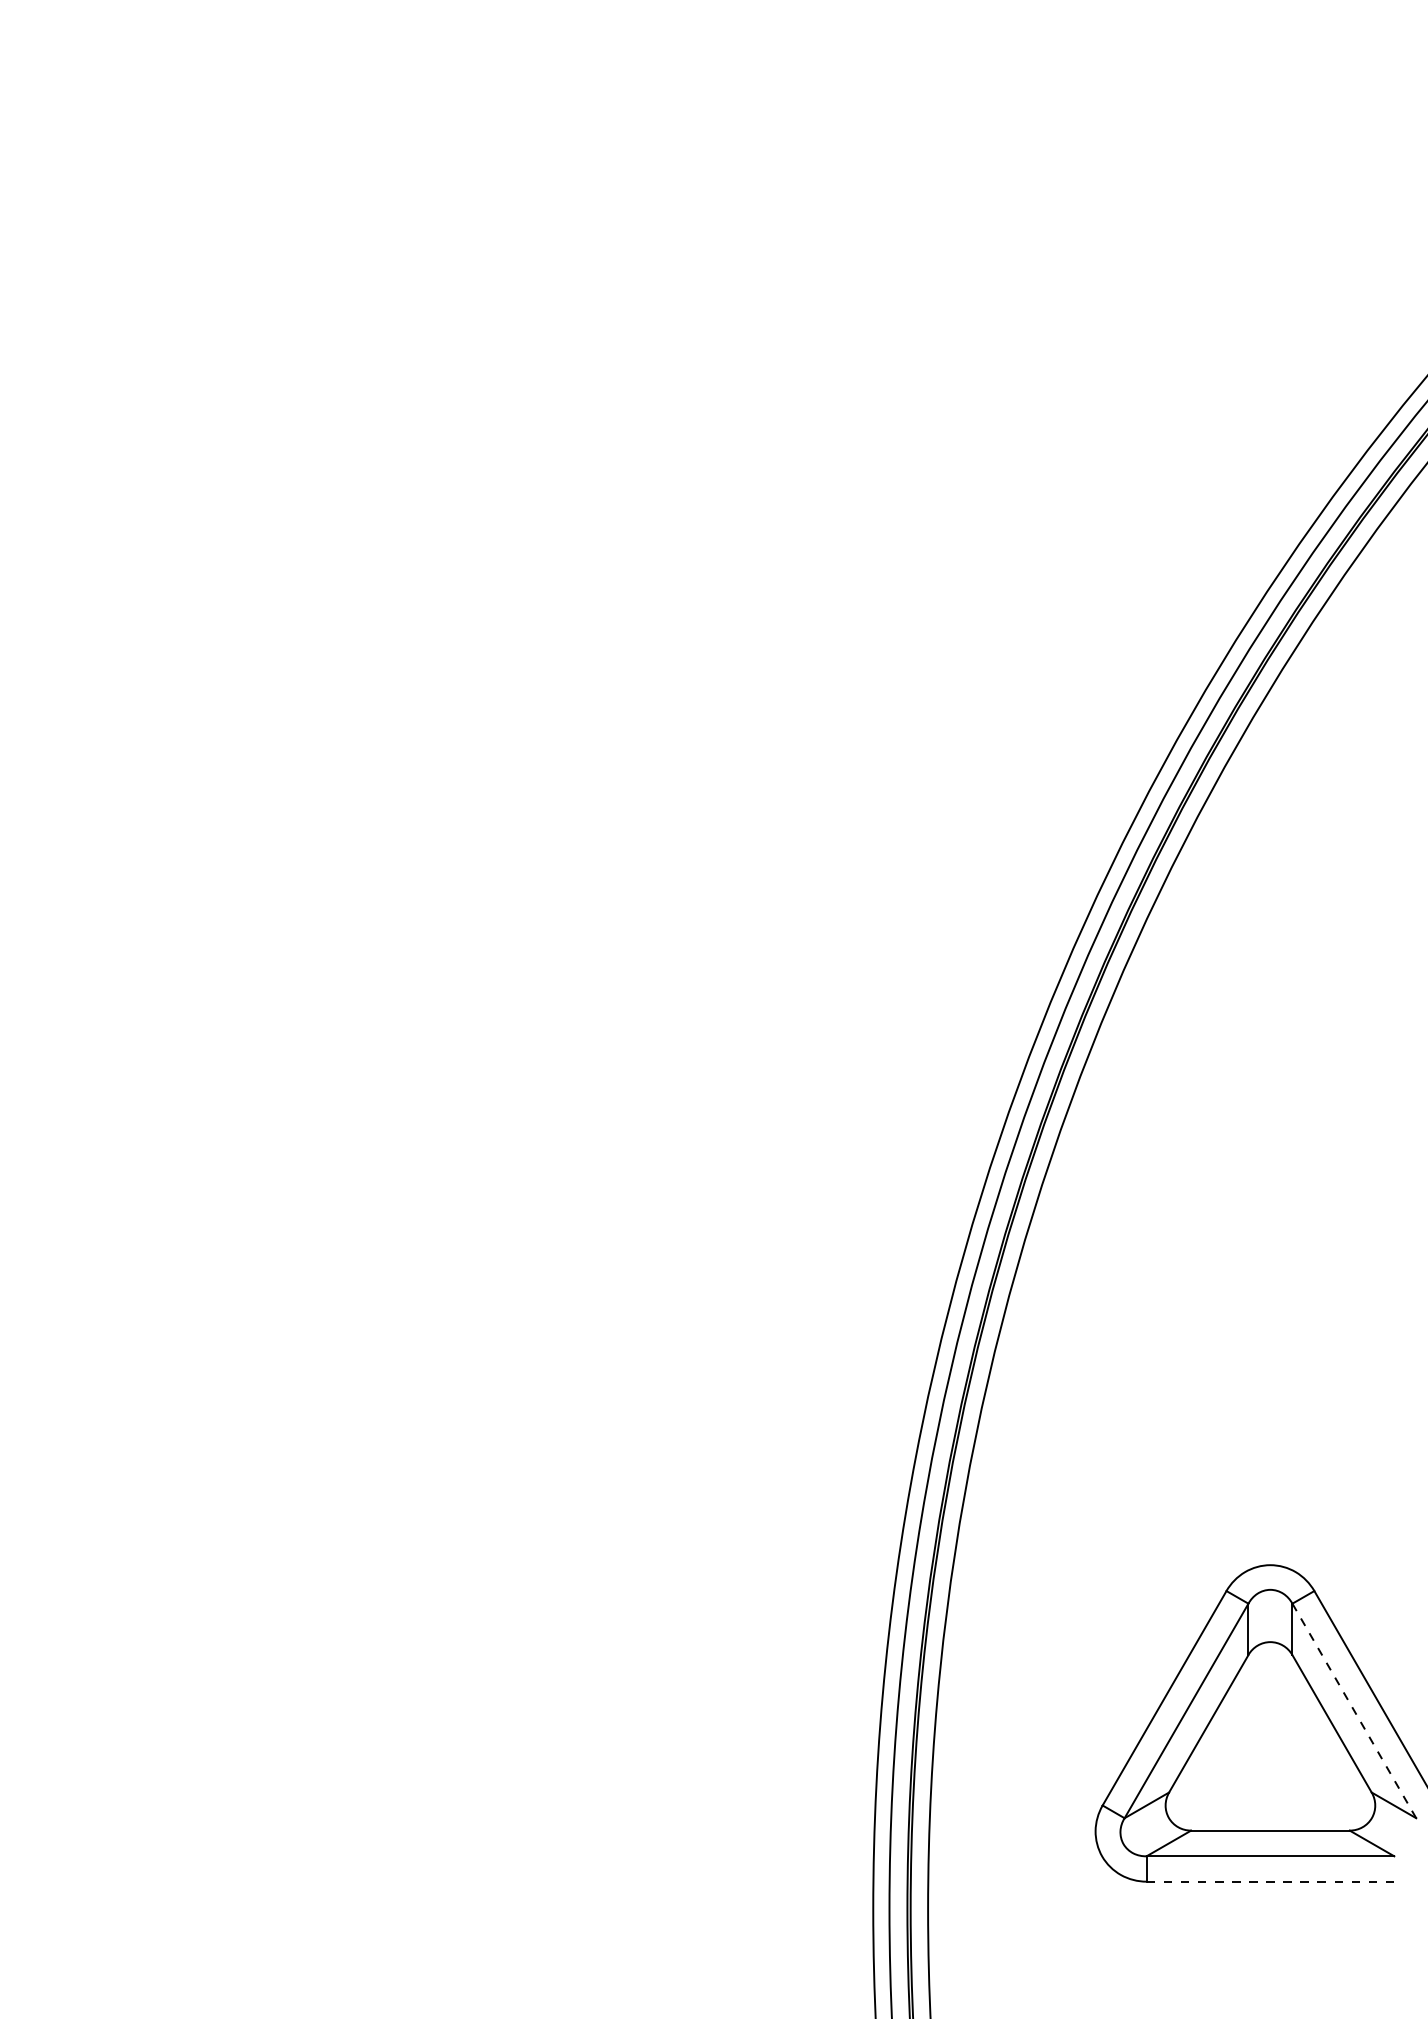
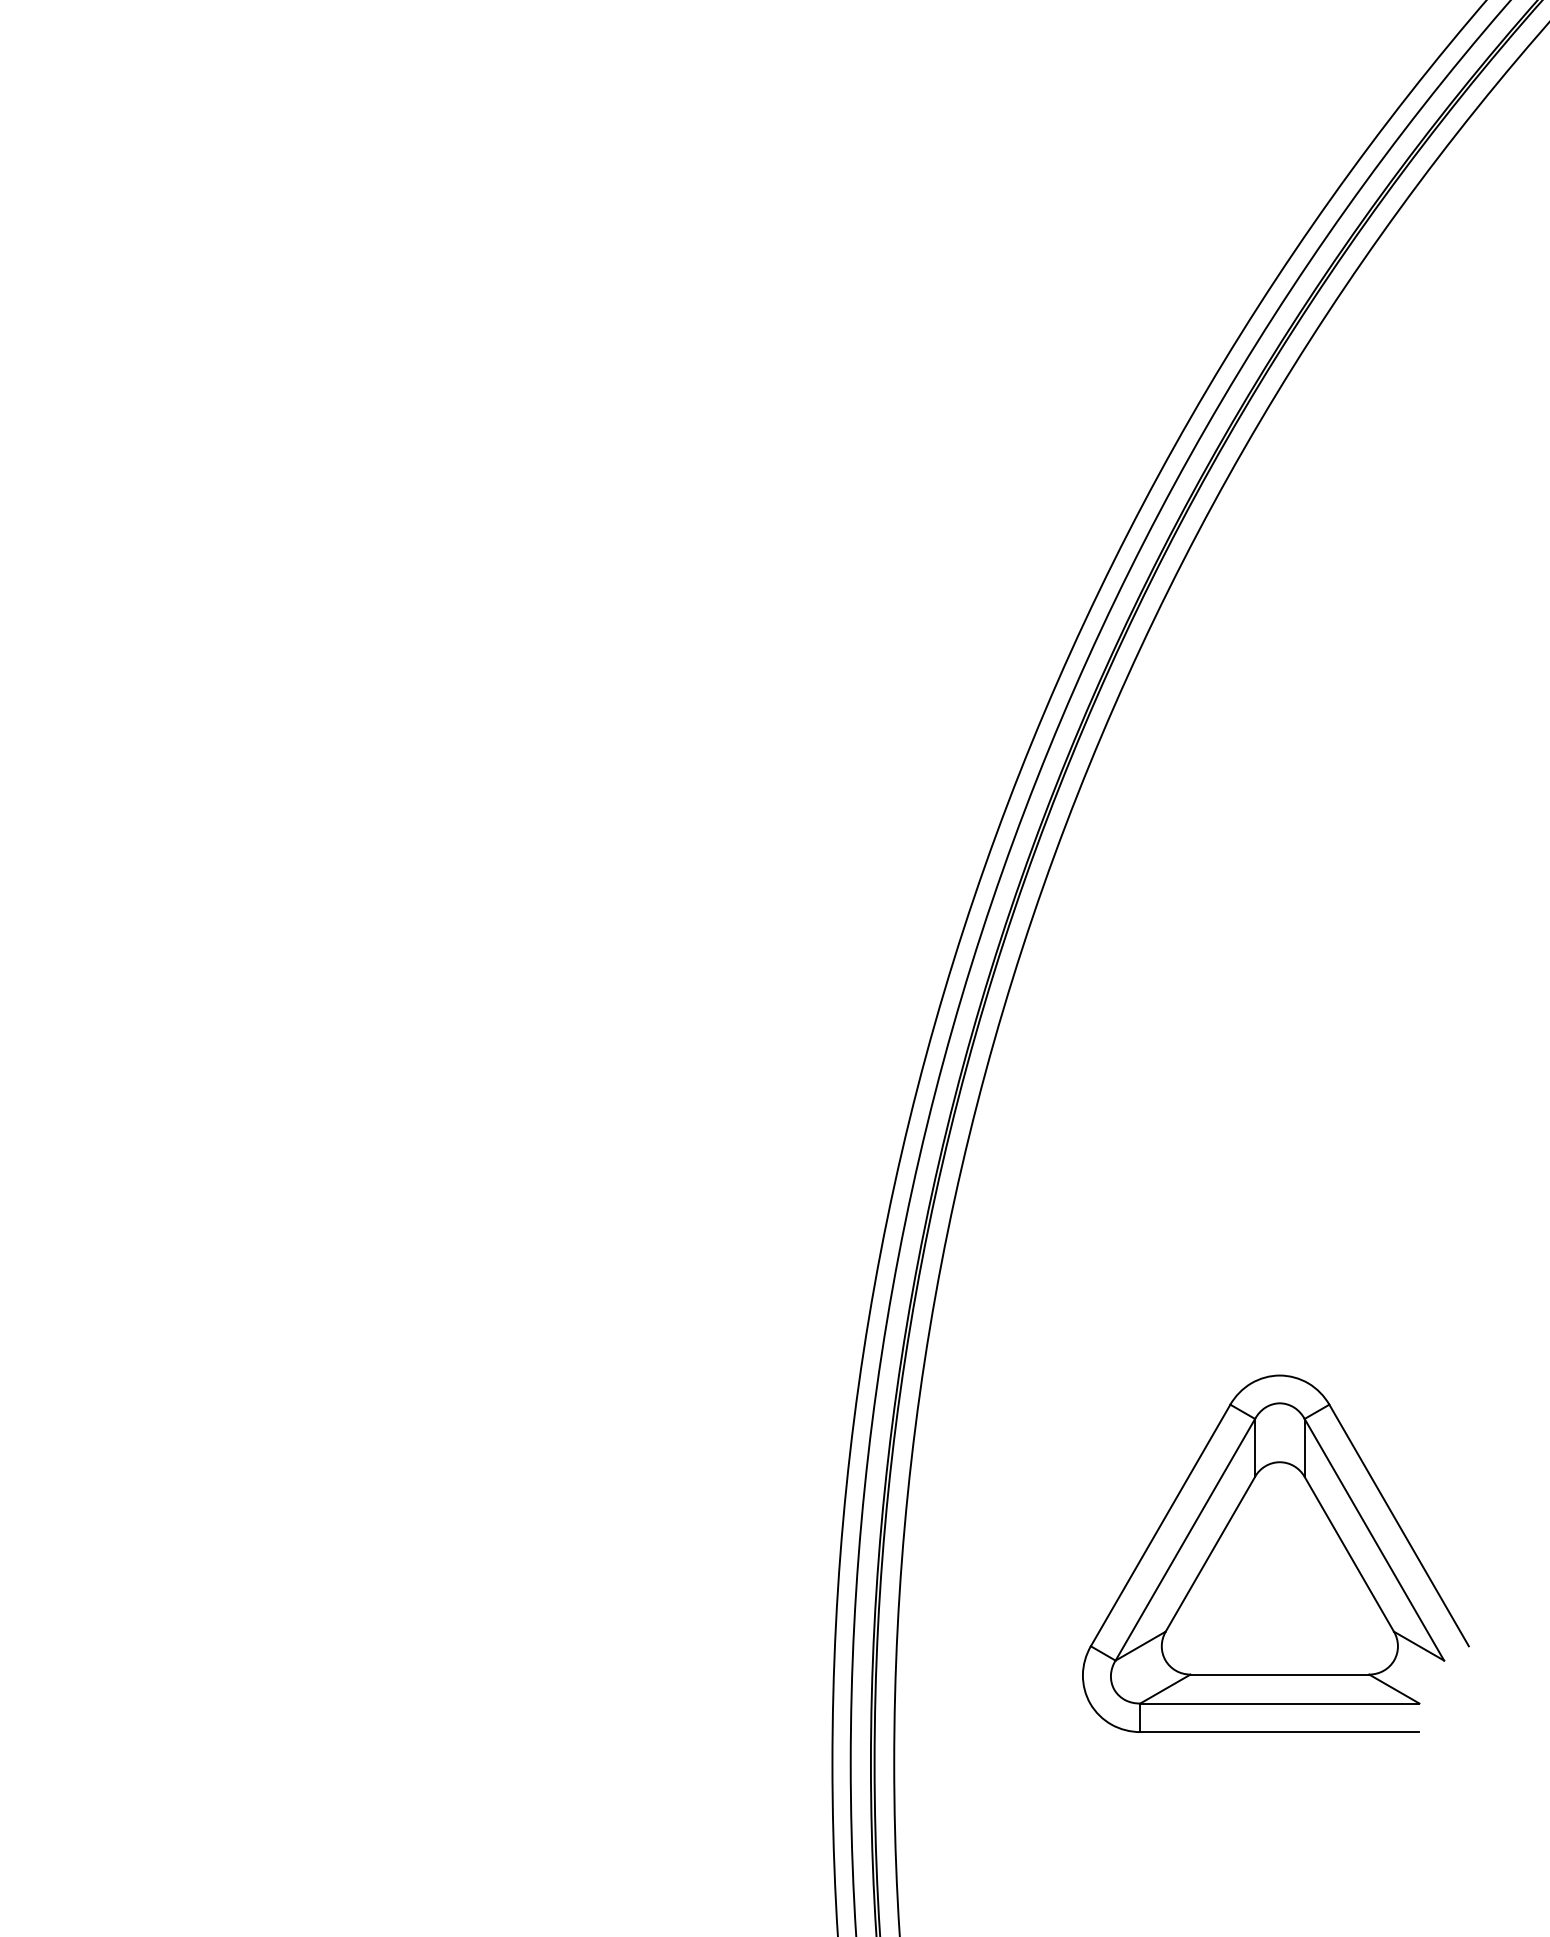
line: (1354, 1710) -> (1374, 1539), dashed -> solid
line: (1270, 1881) -> (1279, 1731), dashed -> solid

